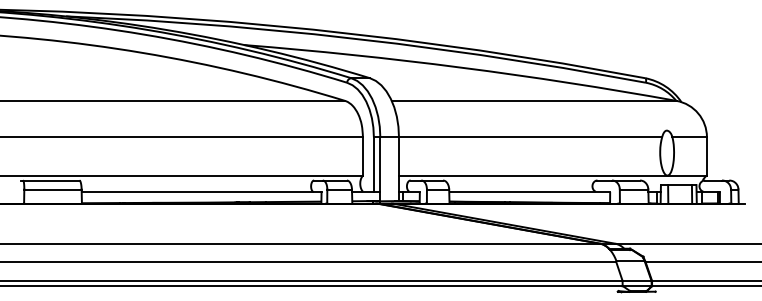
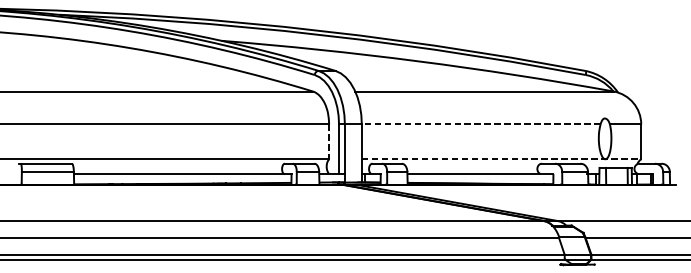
line: (530, 137) -> (481, 124), solid -> dashed
line: (362, 156) -> (328, 141), solid -> dashed
line: (552, 175) -> (501, 159), solid -> dashed

